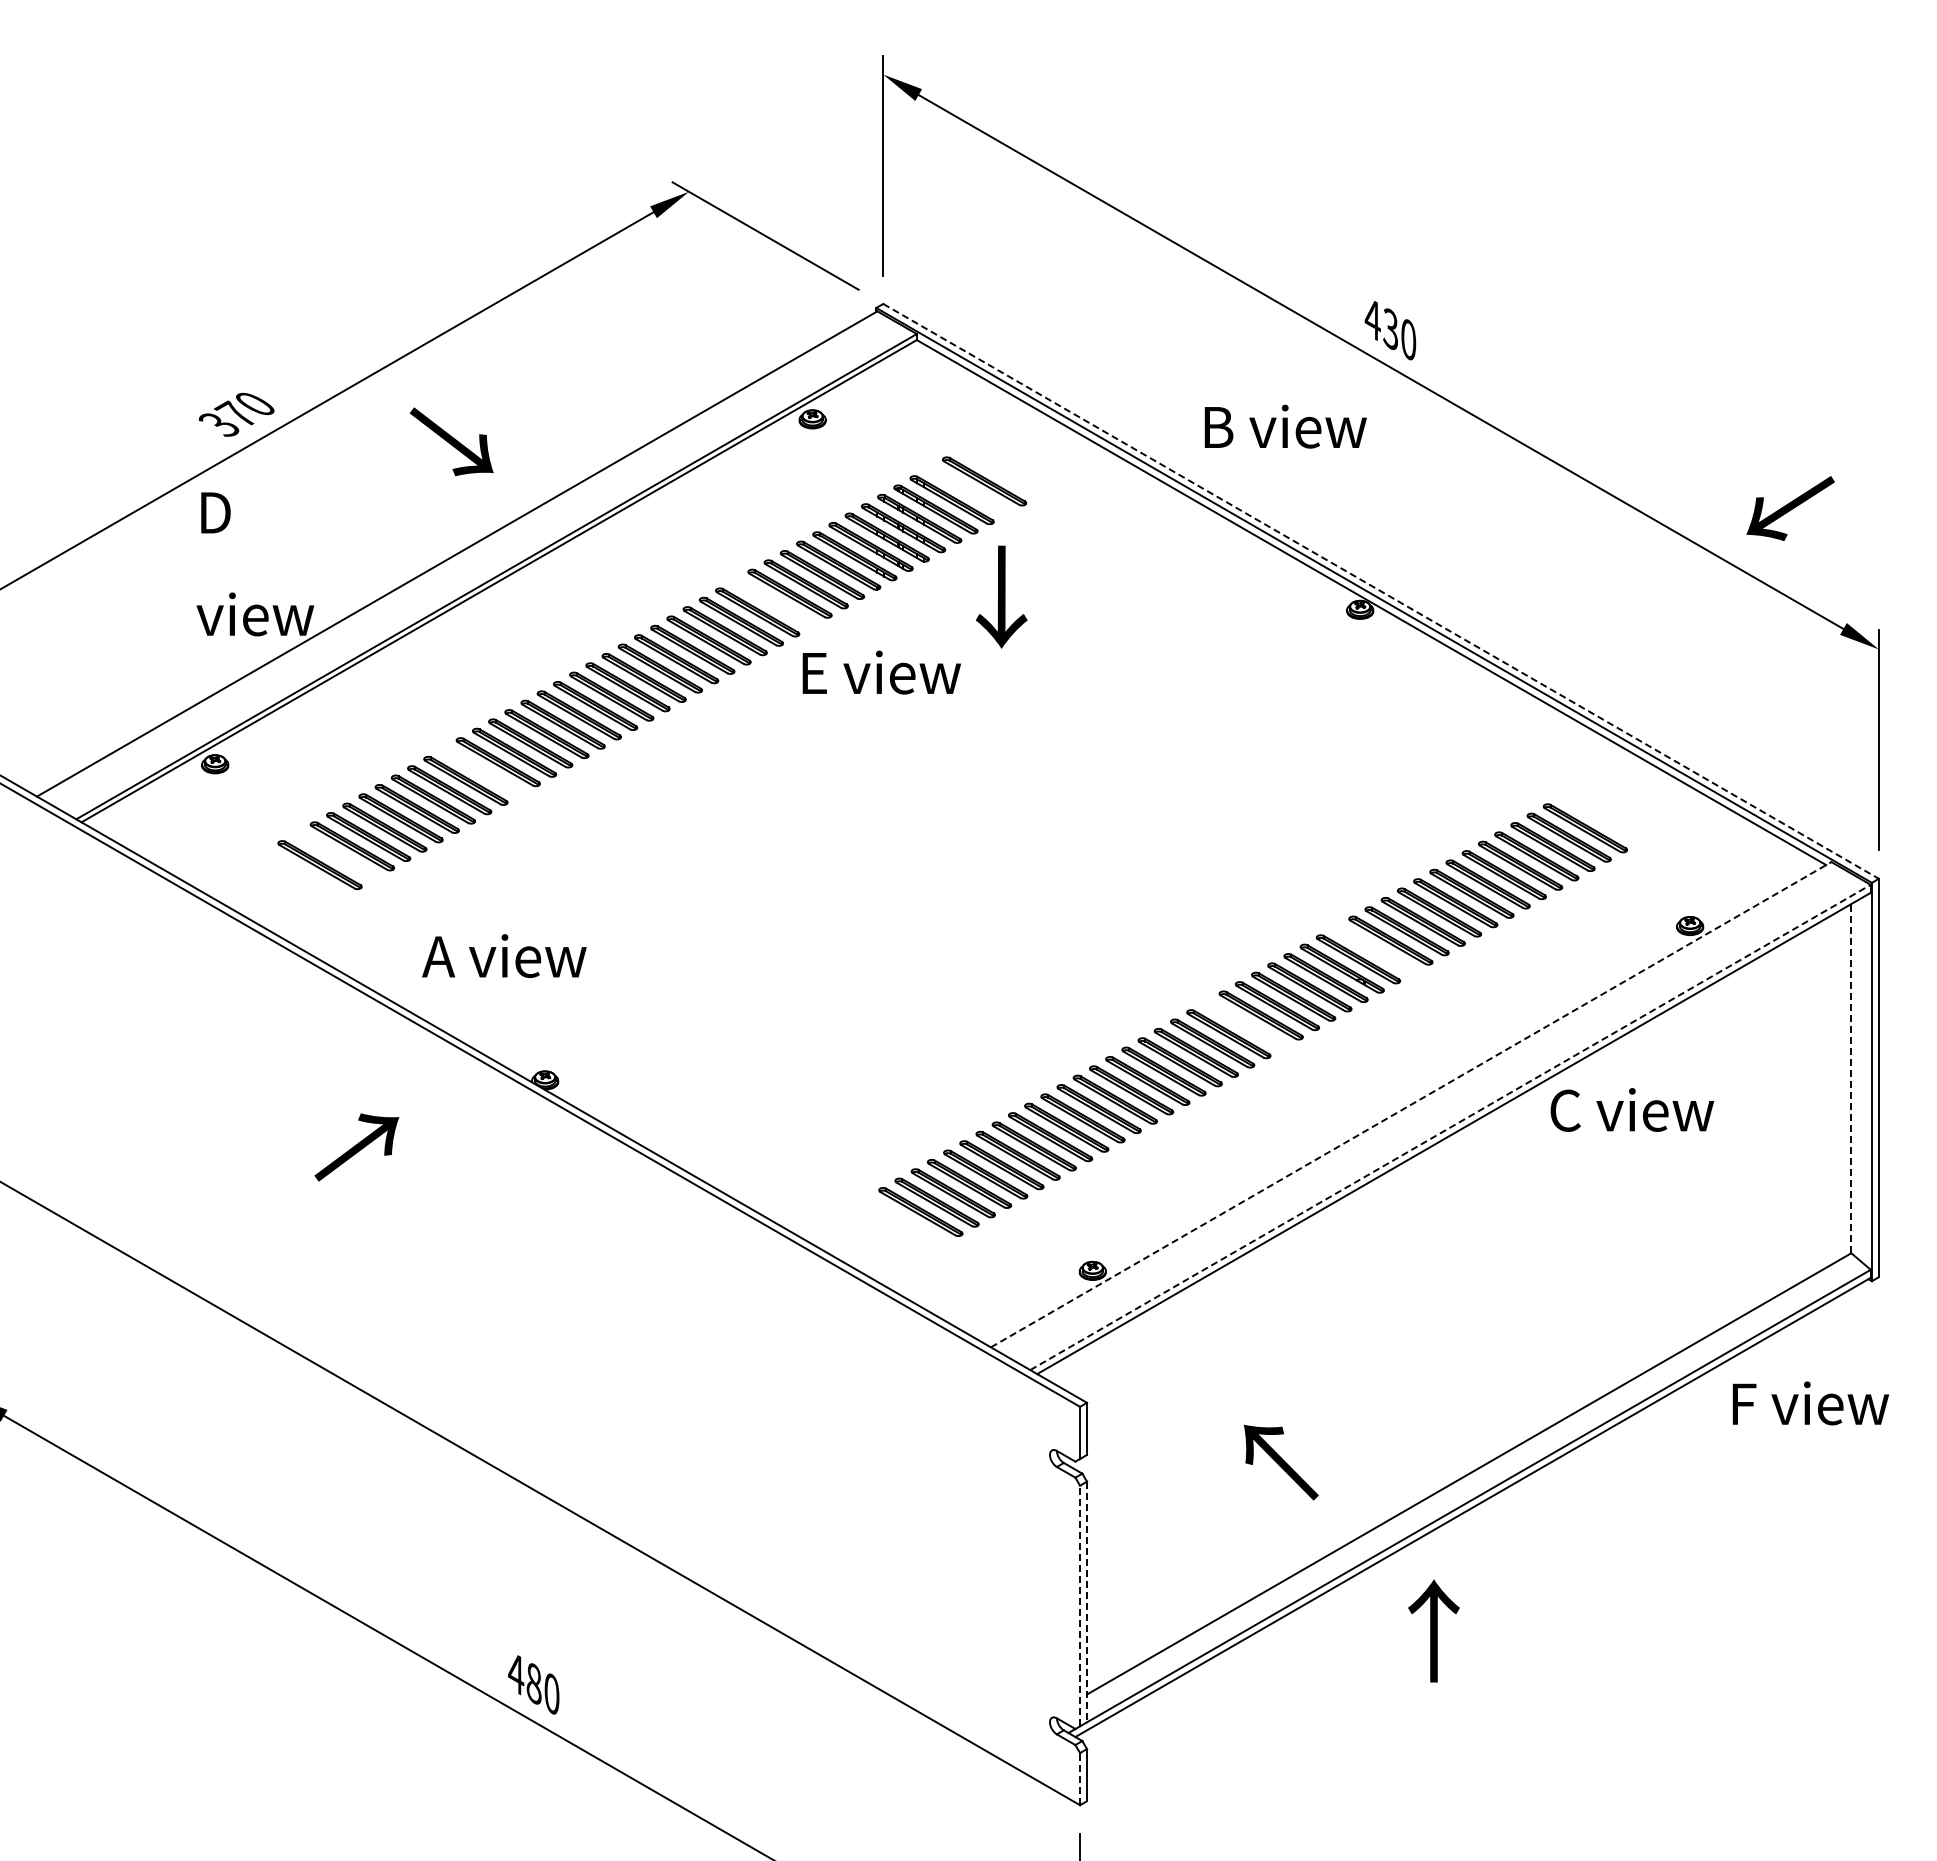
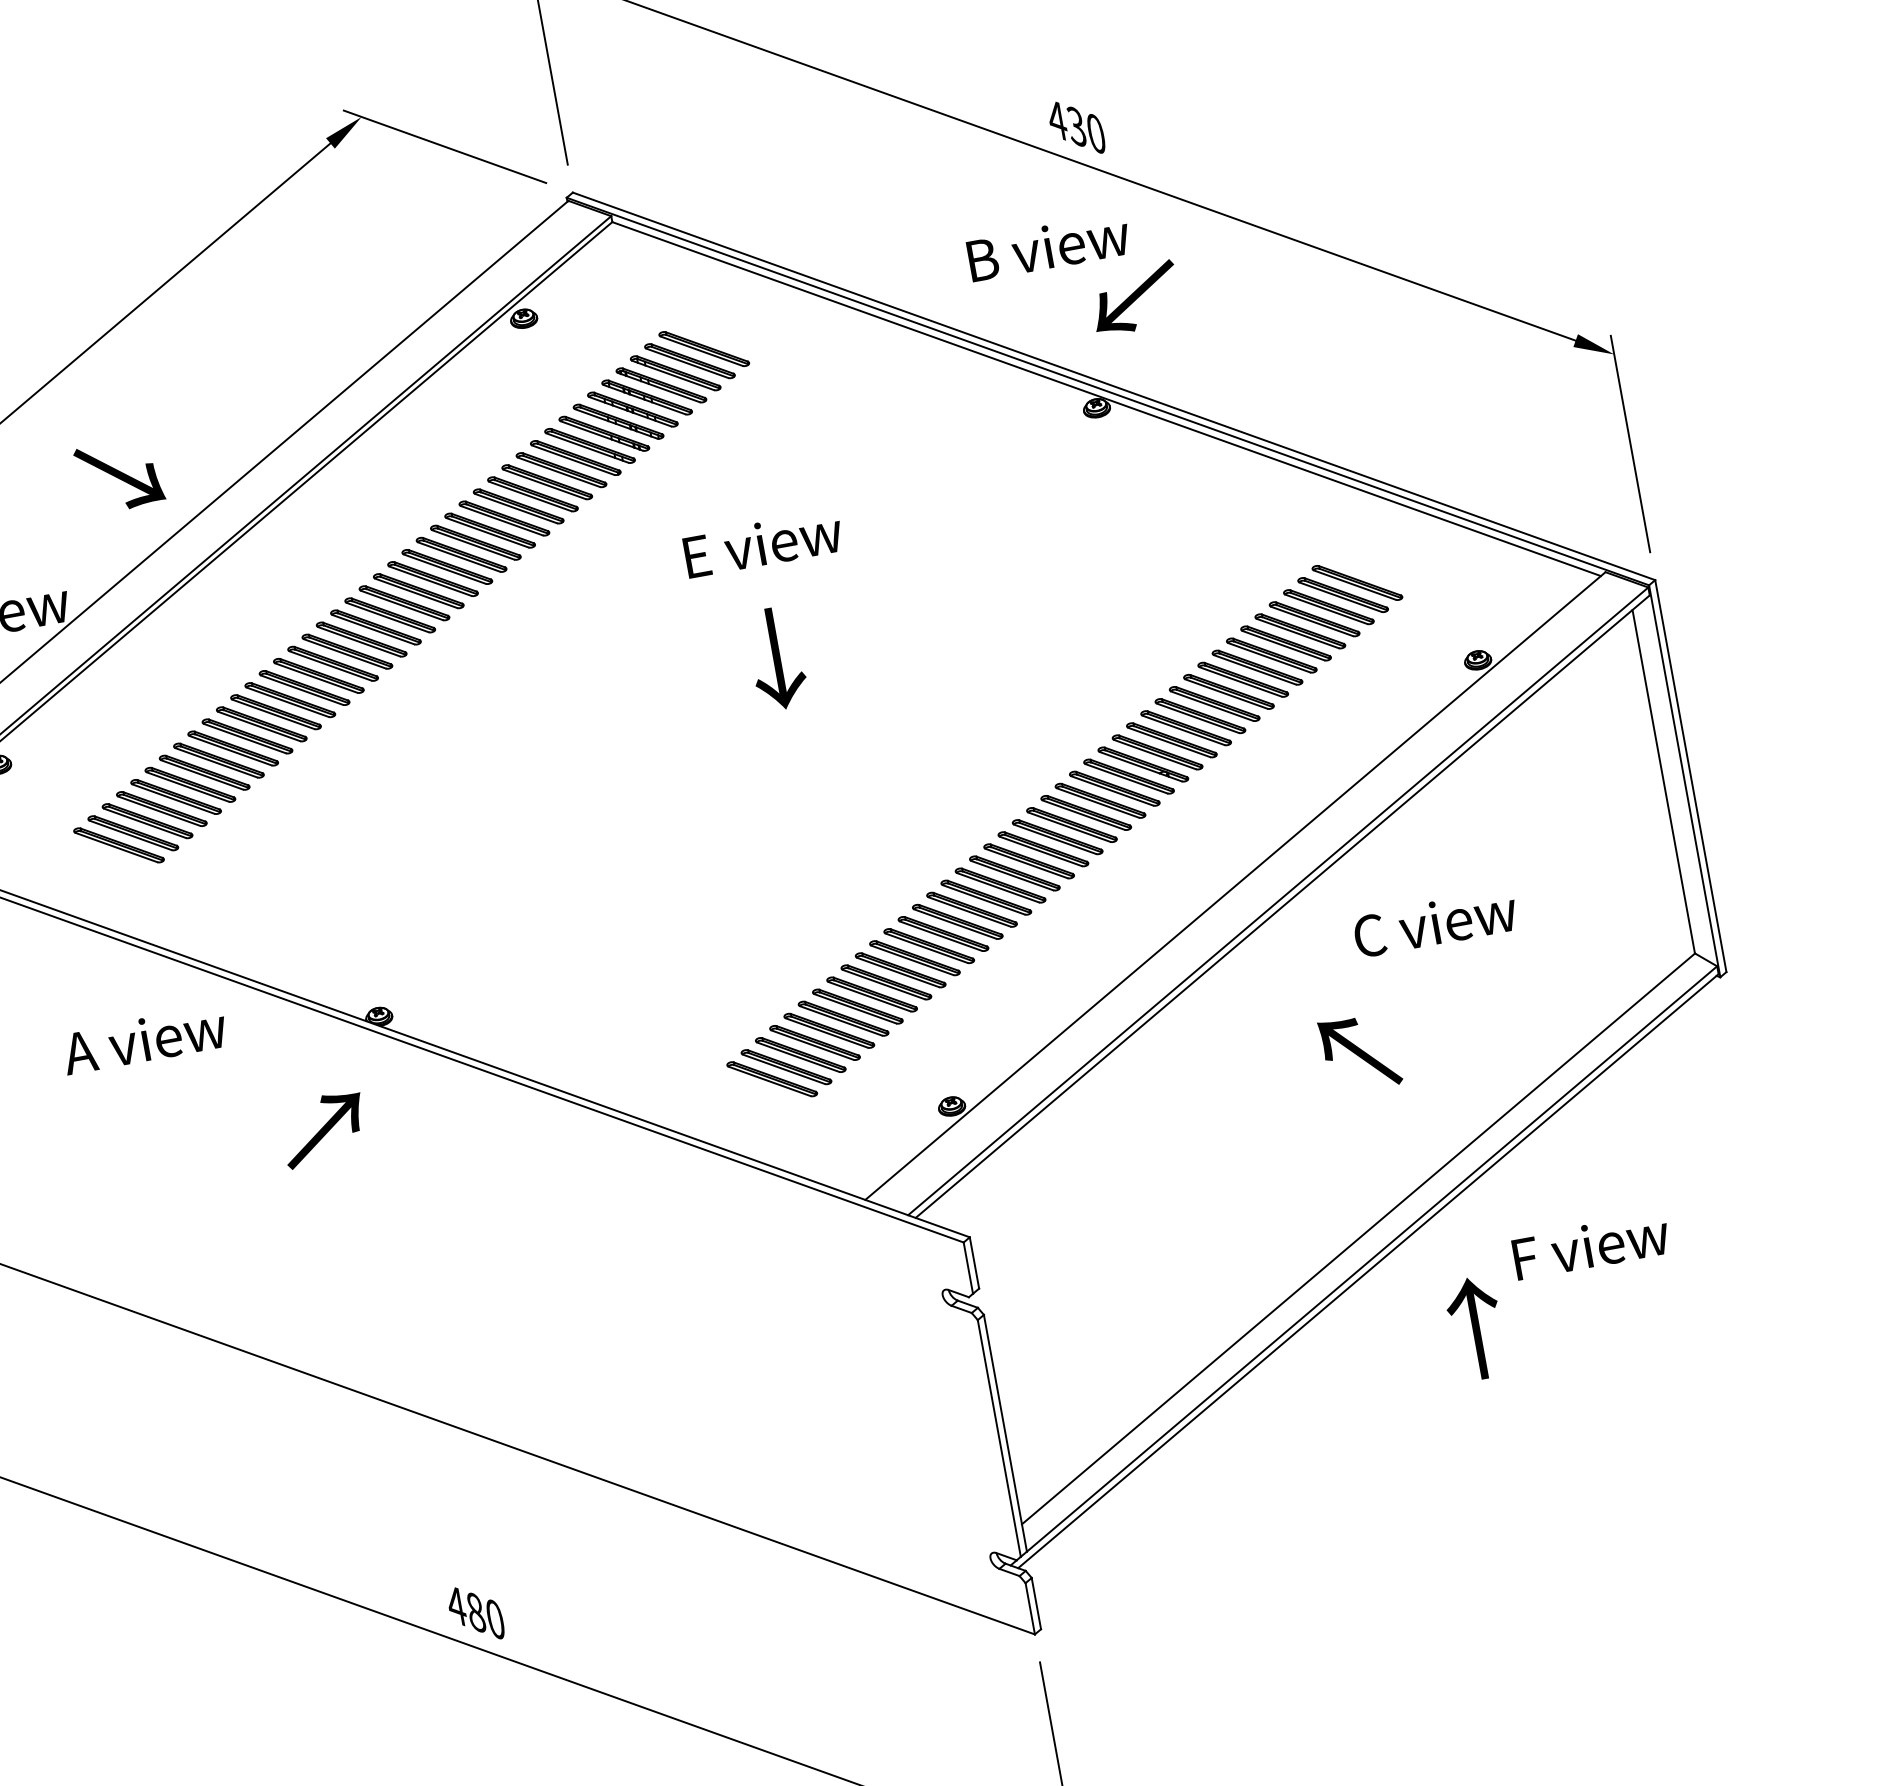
text: (1285, 426) -> (1048, 246), moved
text: (451, 441) -> (119, 475), moved
part: (967, 490) -> (689, 361), added
text: (1790, 508) -> (1135, 298), moved
line: (1381, 591) -> (1114, 386), dashed -> solid
text: (1001, 596) -> (776, 658), moved
part: (773, 602) -> (518, 505), added
text: (881, 672) -> (762, 543), moved
part: (481, 771) -> (261, 724), added
part: (335, 855) -> (132, 833), added
part: (1374, 949) -> (1171, 739), added
text: (504, 956) -> (144, 1040), moved
part: (1244, 1024) -> (1057, 836), added
line: (1851, 1078) -> (1663, 781), dashed -> solid
line: (1411, 1104) -> (1235, 885), dashed -> solid
text: (1632, 1109) -> (1435, 922), moved
line: (1450, 1127) -> (1278, 901), dashed -> solid
text: (356, 1147) -> (323, 1129), moved
text: (1810, 1403) -> (1590, 1246), moved
text: (1281, 1462) -> (1360, 1053), moved
line: (1087, 1602) -> (1005, 1433), dashed -> solid
line: (1080, 1605) -> (999, 1437), dashed -> solid
text: (1433, 1630) -> (1475, 1327), moved
line: (1080, 1778) -> (1030, 1608), dashed -> solid

